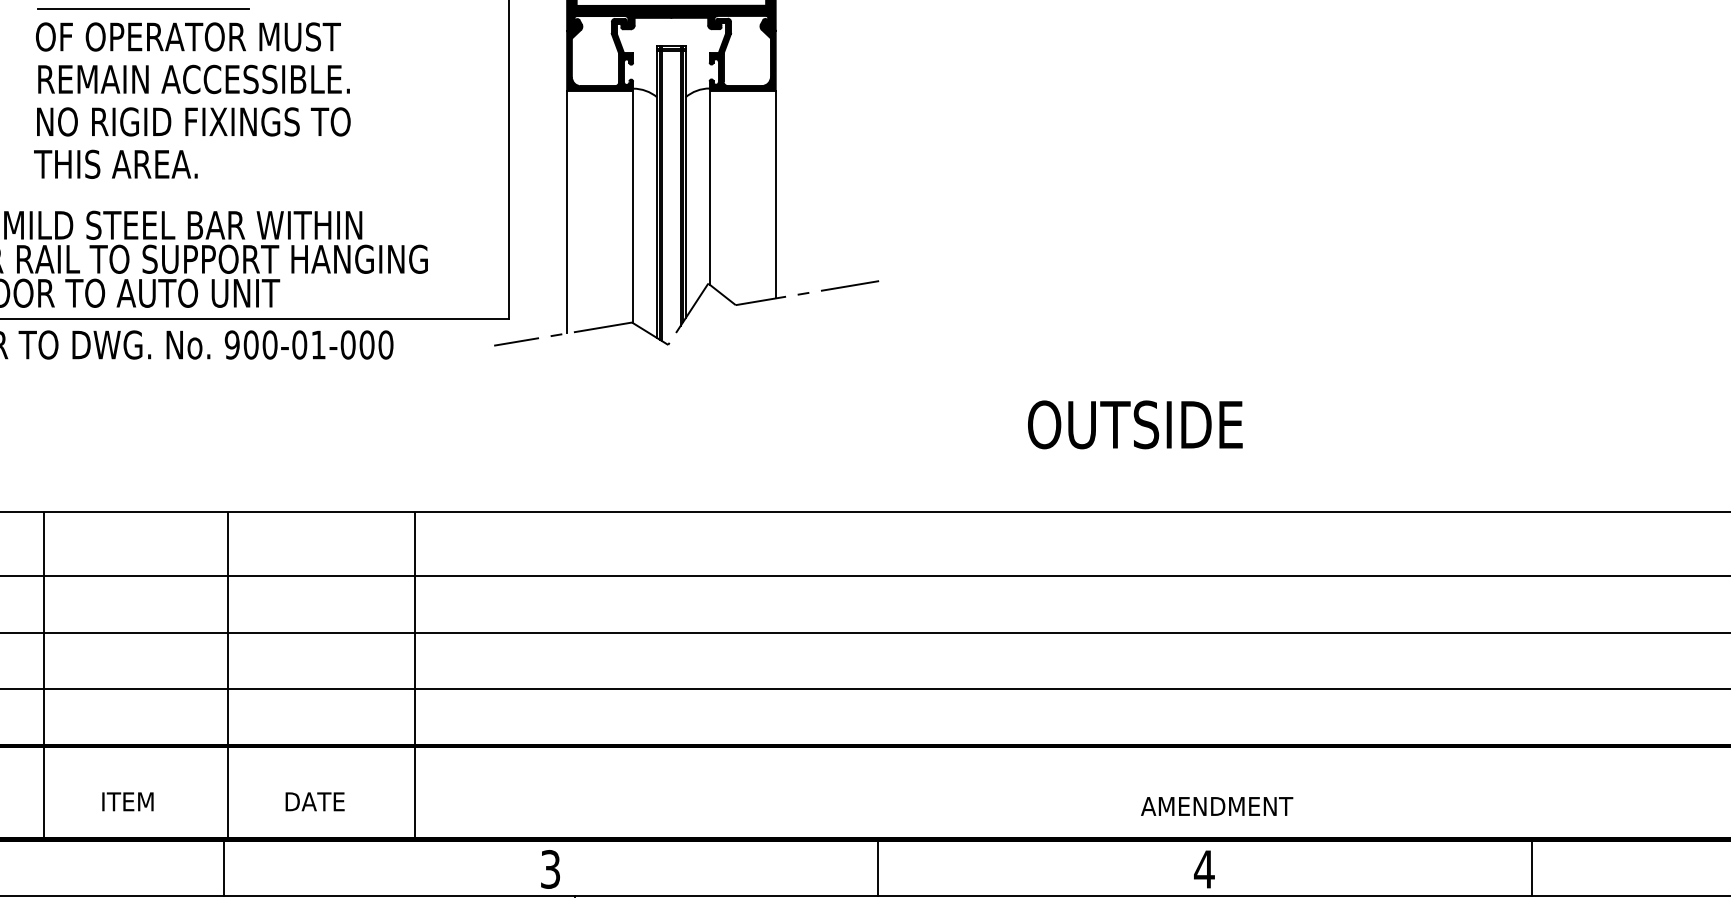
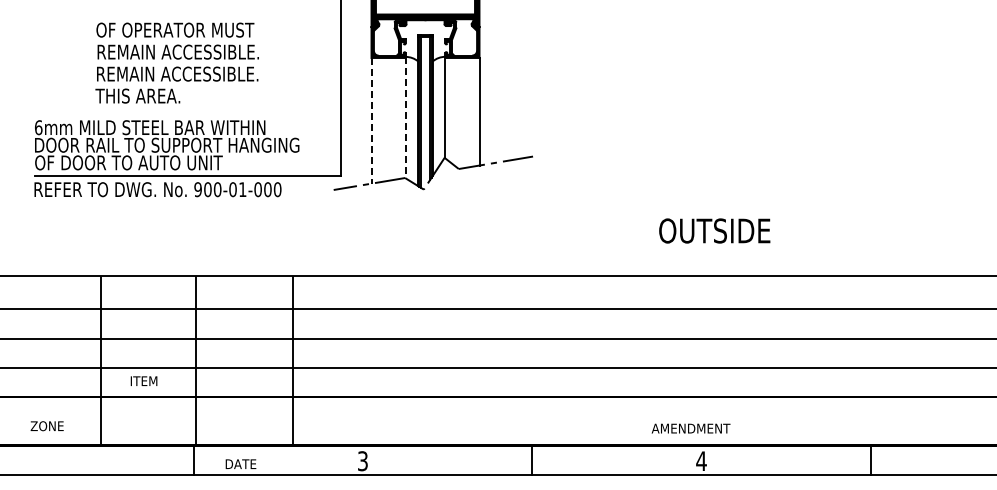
line: (142, 8) -> (151, 15), removed
text: (194, 120) -> (178, 73), NO RIGID FIXINGS TO -> REMAIN ACCESSIBLE.
line: (632, 205) -> (405, 117), solid -> dashed
line: (567, 211) -> (371, 120), solid -> dashed
text: (1134, 423) -> (714, 230), moved
text: (126, 800) -> (143, 380), moved
text: (314, 800) -> (240, 463), moved
text: (1215, 806) -> (690, 428), moved

